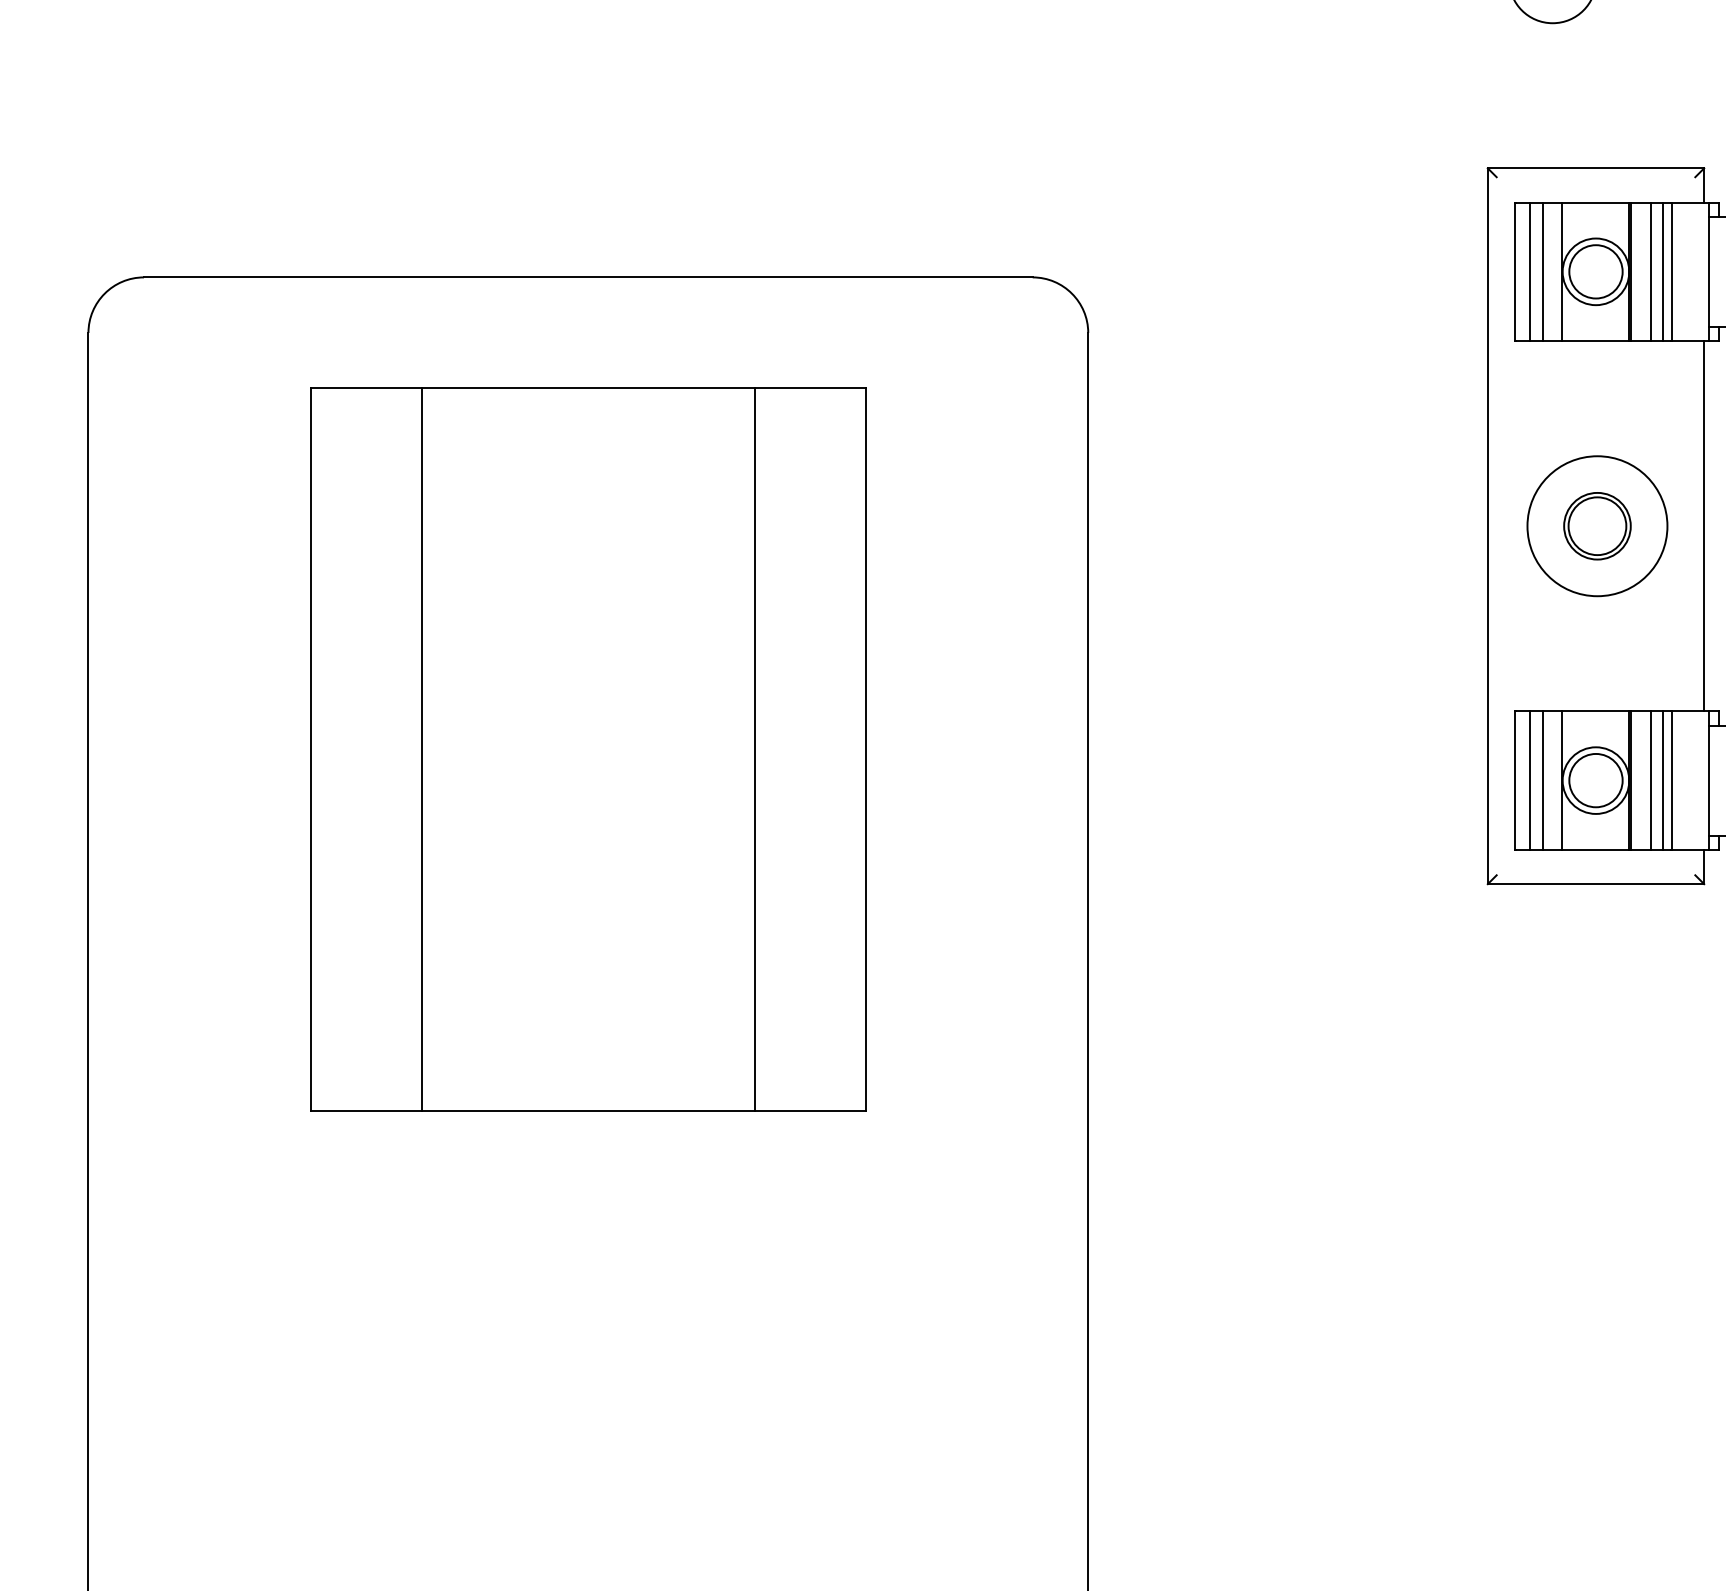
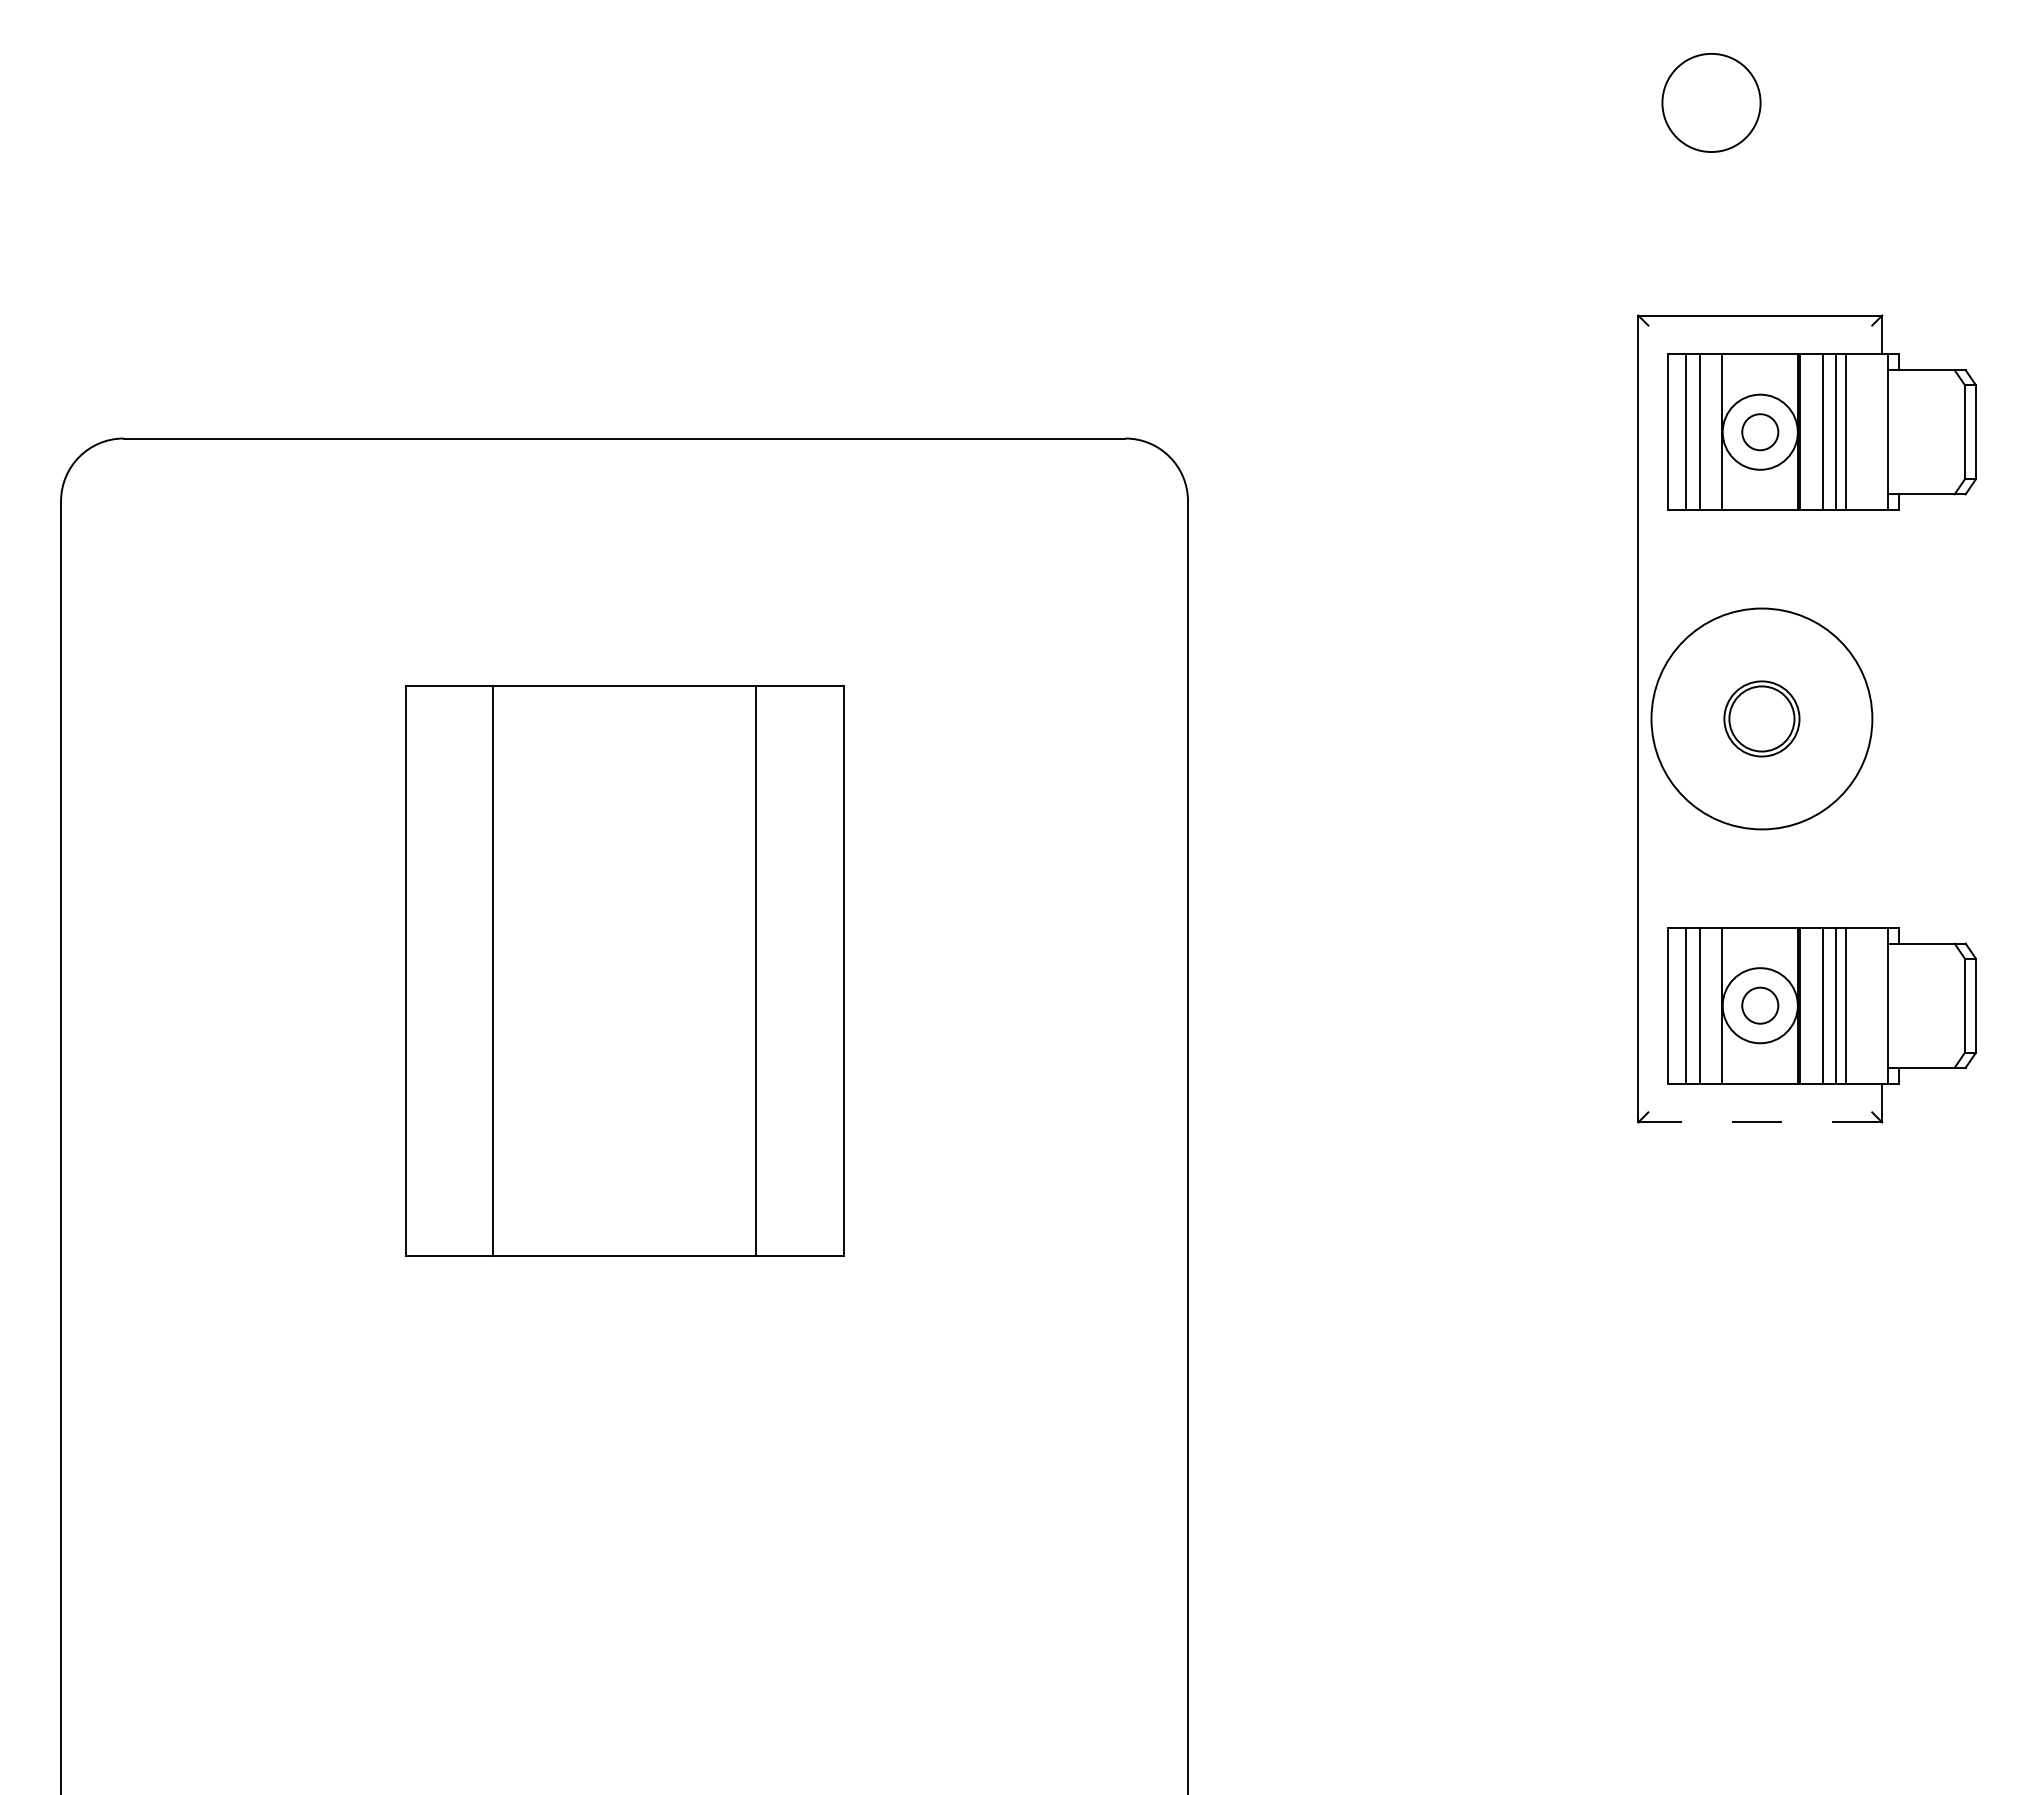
circle: (1596, 272) -> (1760, 432), size x0.6
circle: (1597, 525) -> (1761, 718), size x1.4
line: (1704, 525) -> (1882, 718), removed
part: (588, 749) -> (624, 970), size x0.7
circle: (1596, 780) -> (1760, 1005), size x0.6
line: (1596, 884) -> (1760, 1122), solid -> dashed

